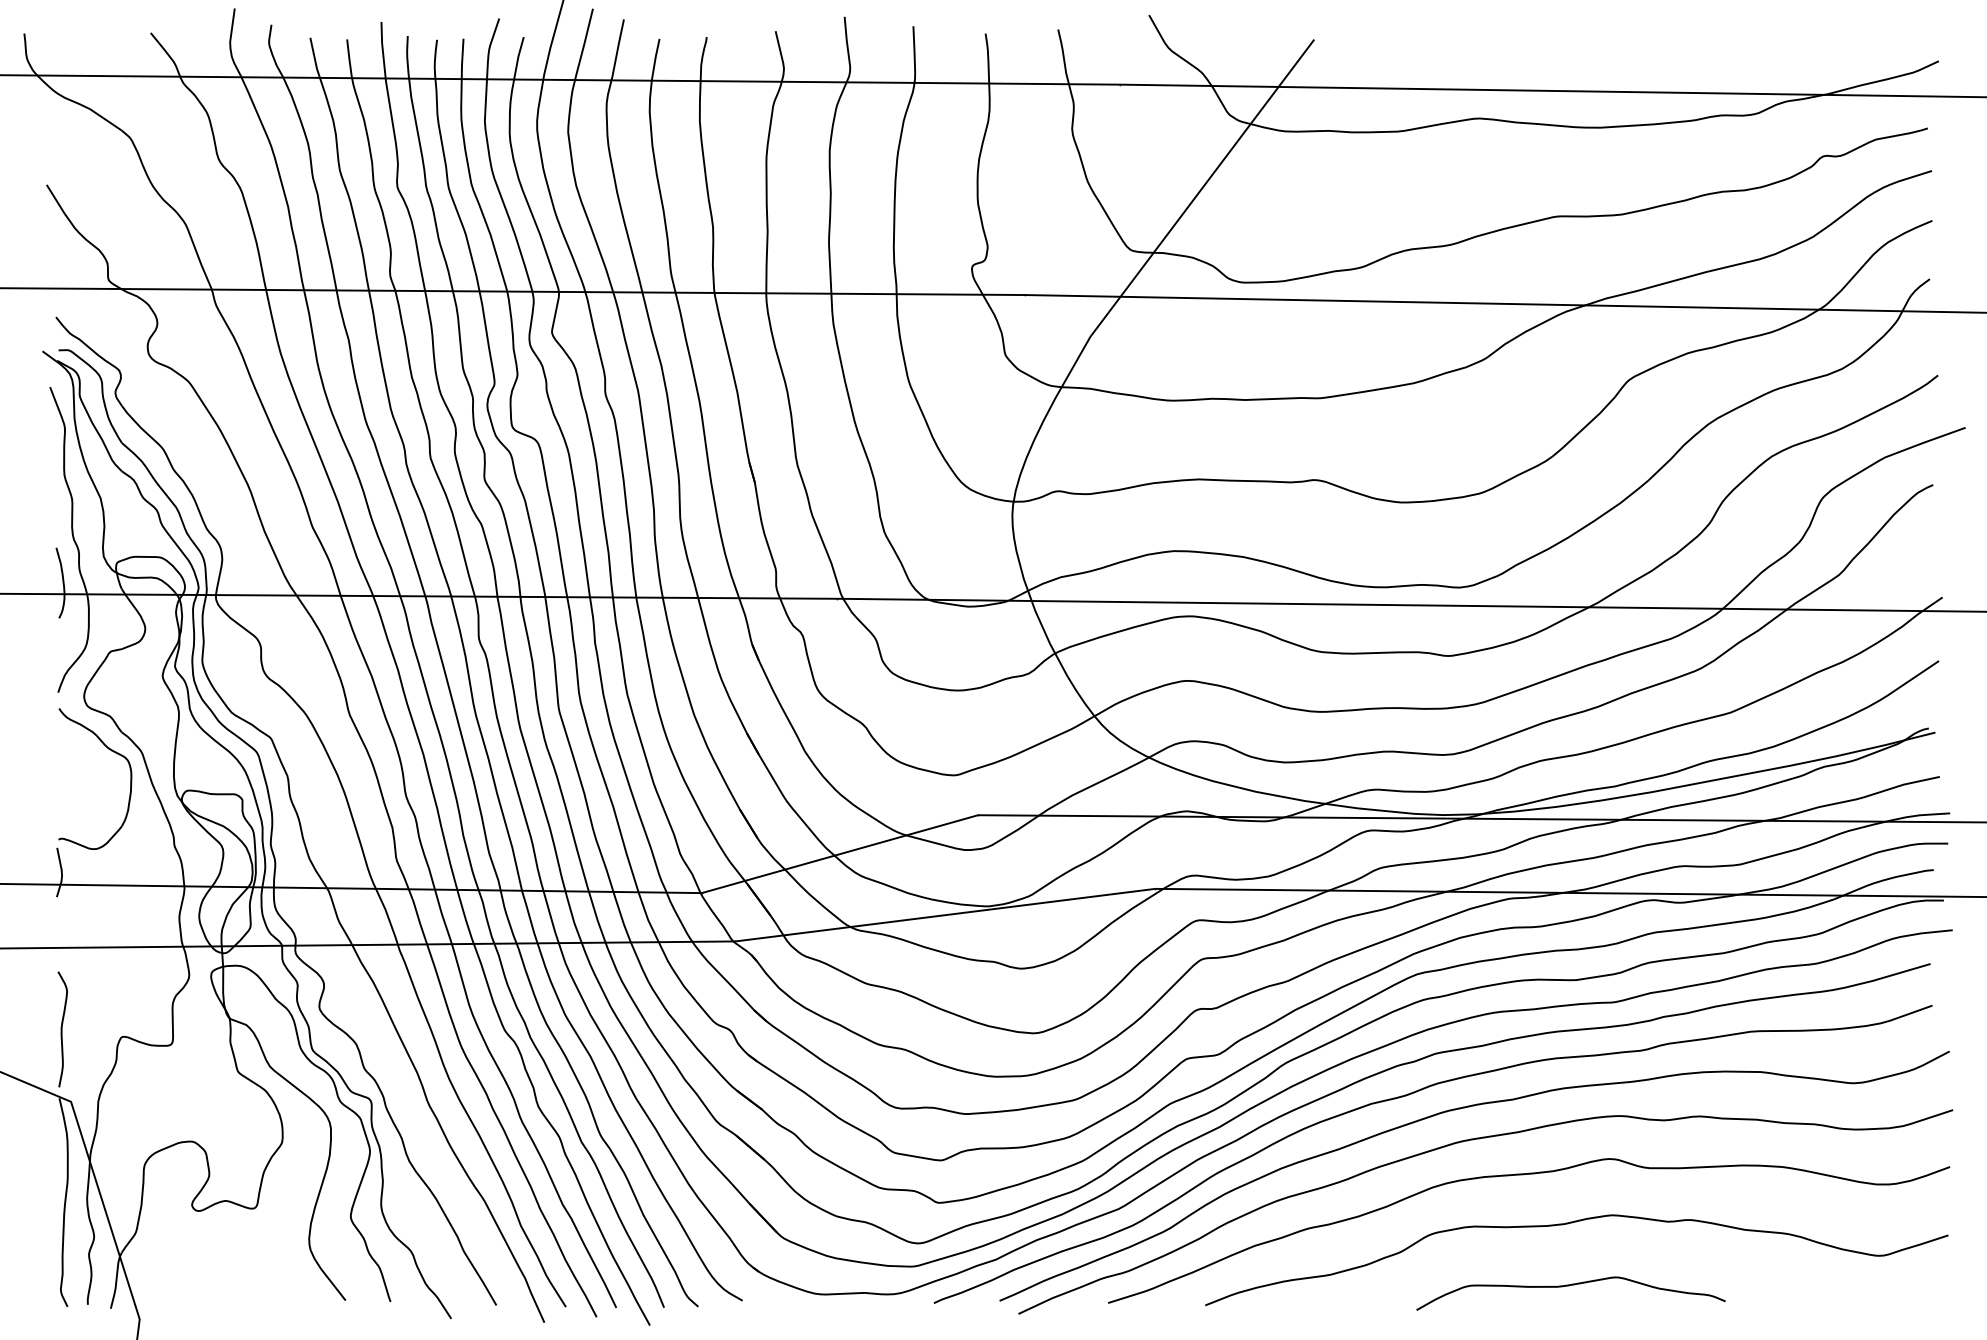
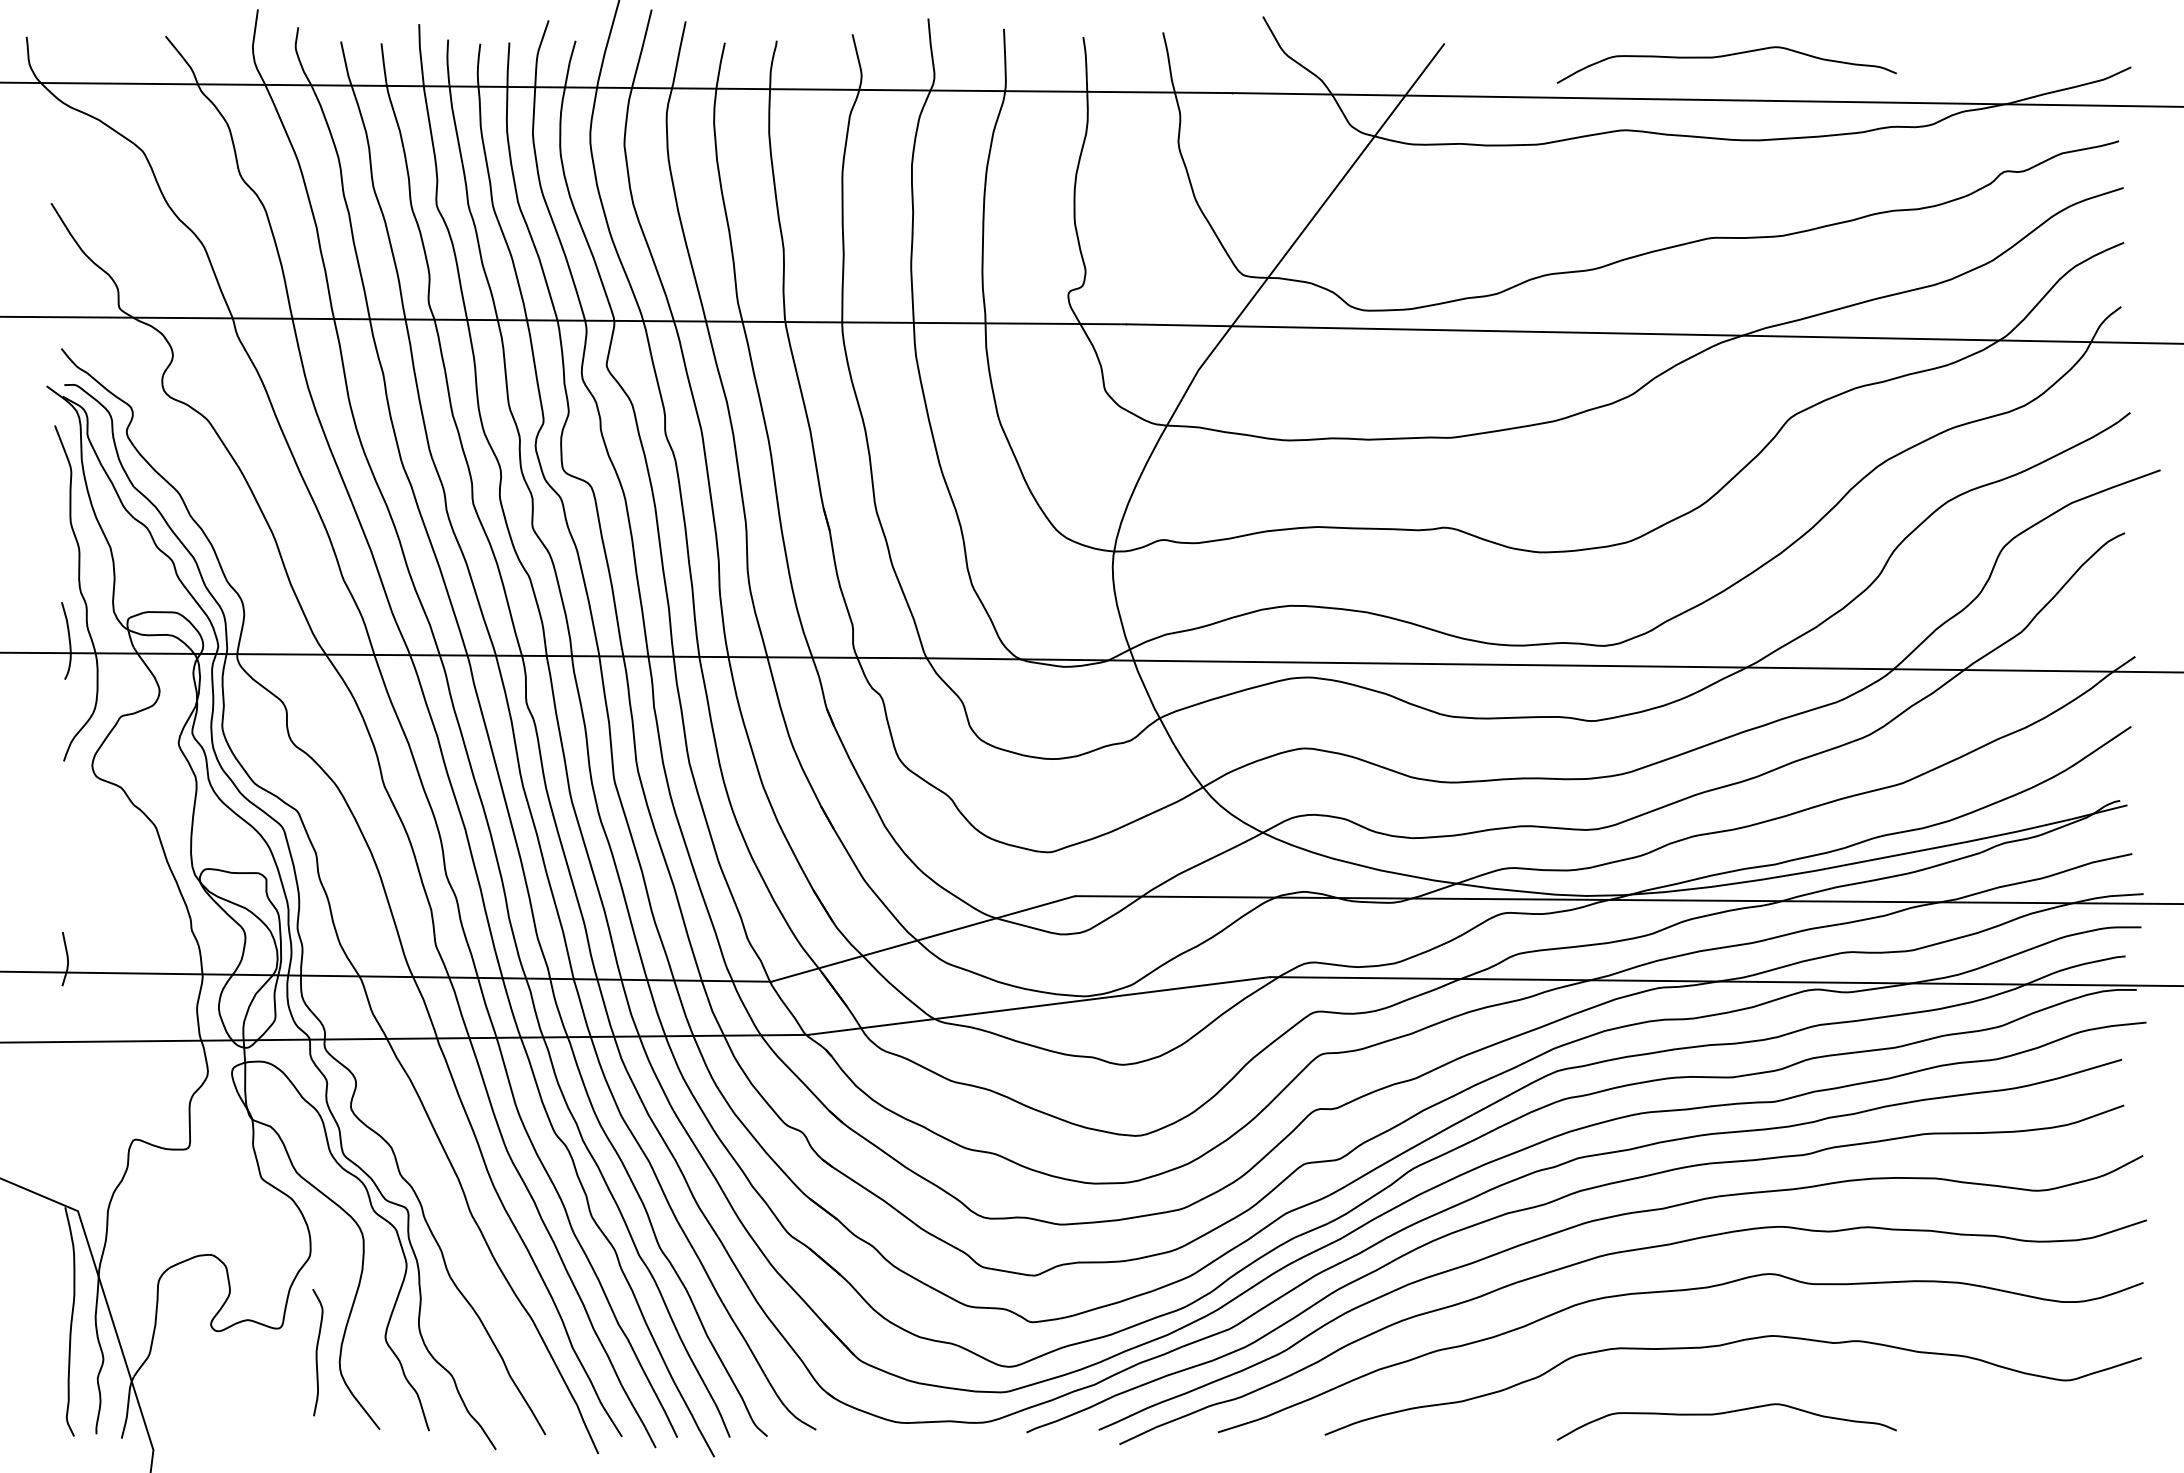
curve: (1570, 51) -> (1726, 56), added
part: (110, 750) -> (121, 825), removed
curve: (62, 1029) -> (317, 1352), moved

